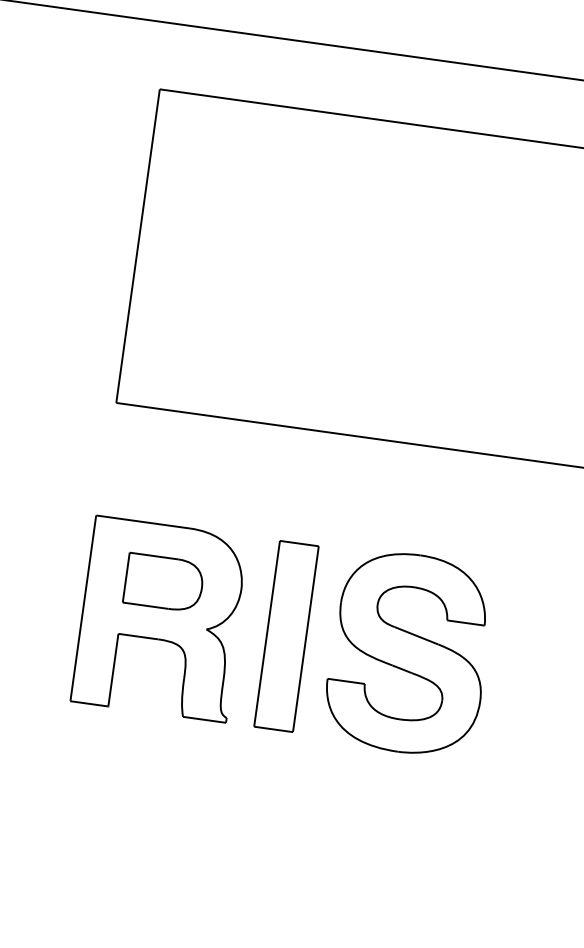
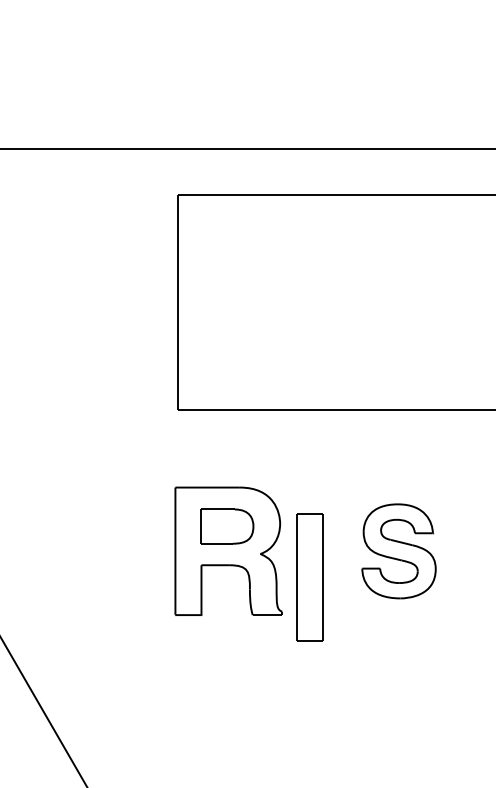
part: (285, 636) -> (309, 577), moved
part: (408, 653) -> (398, 551), size x0.7

